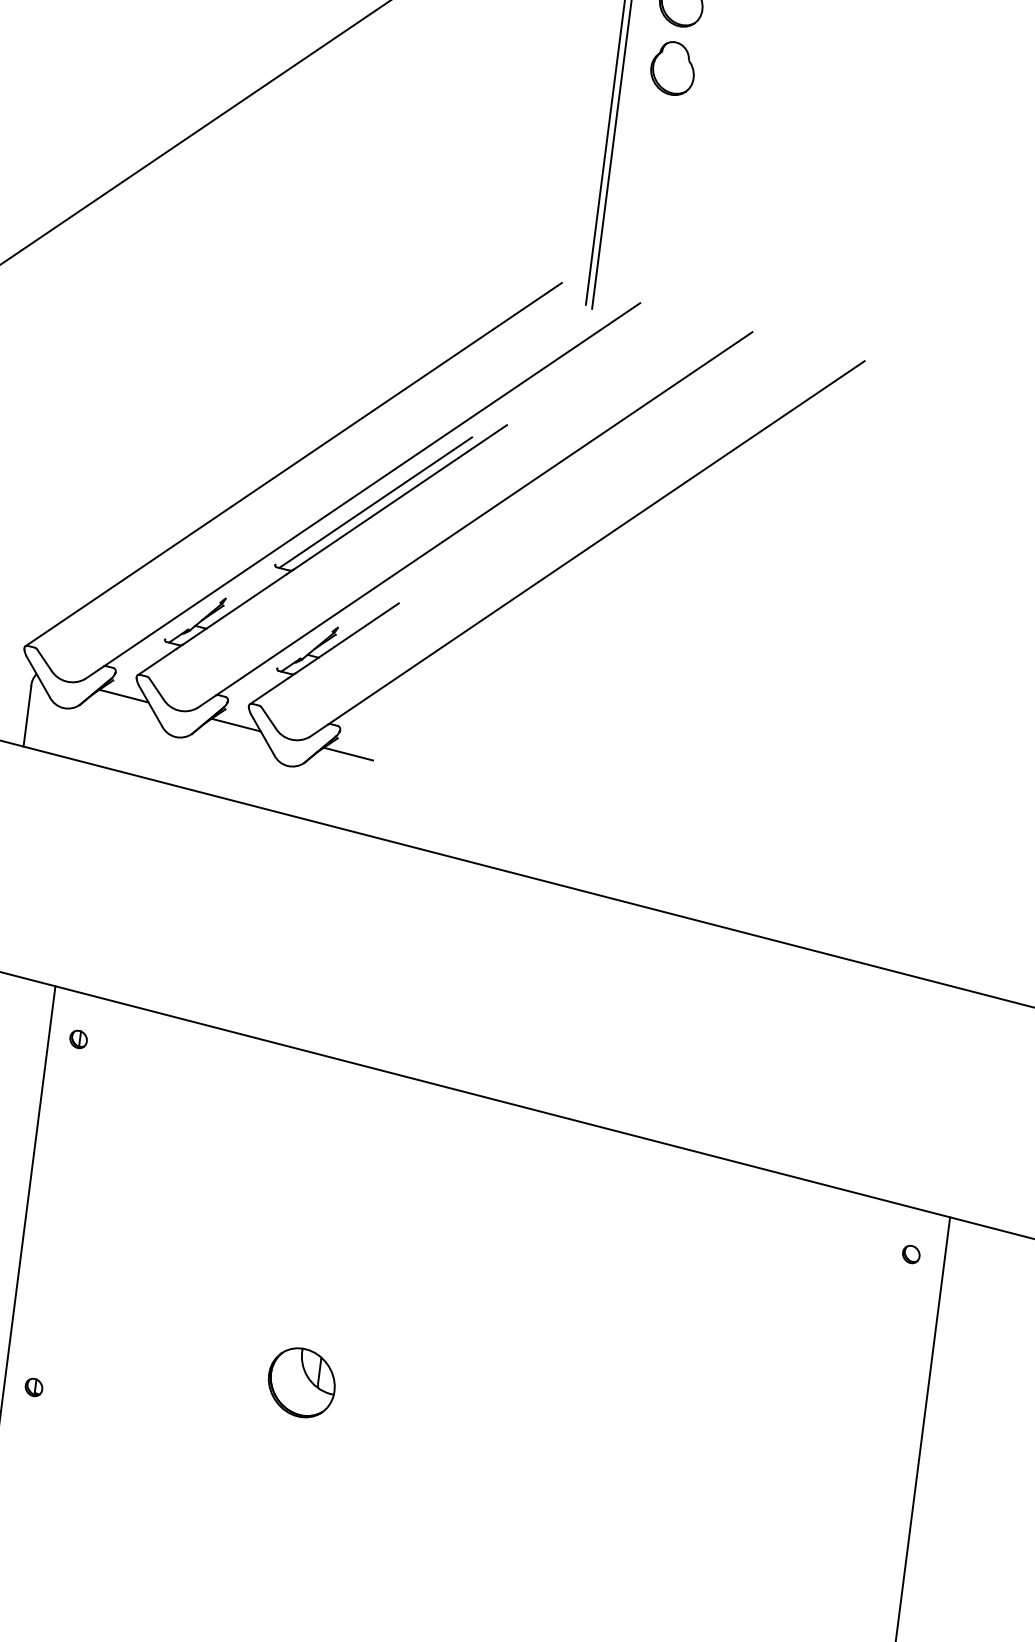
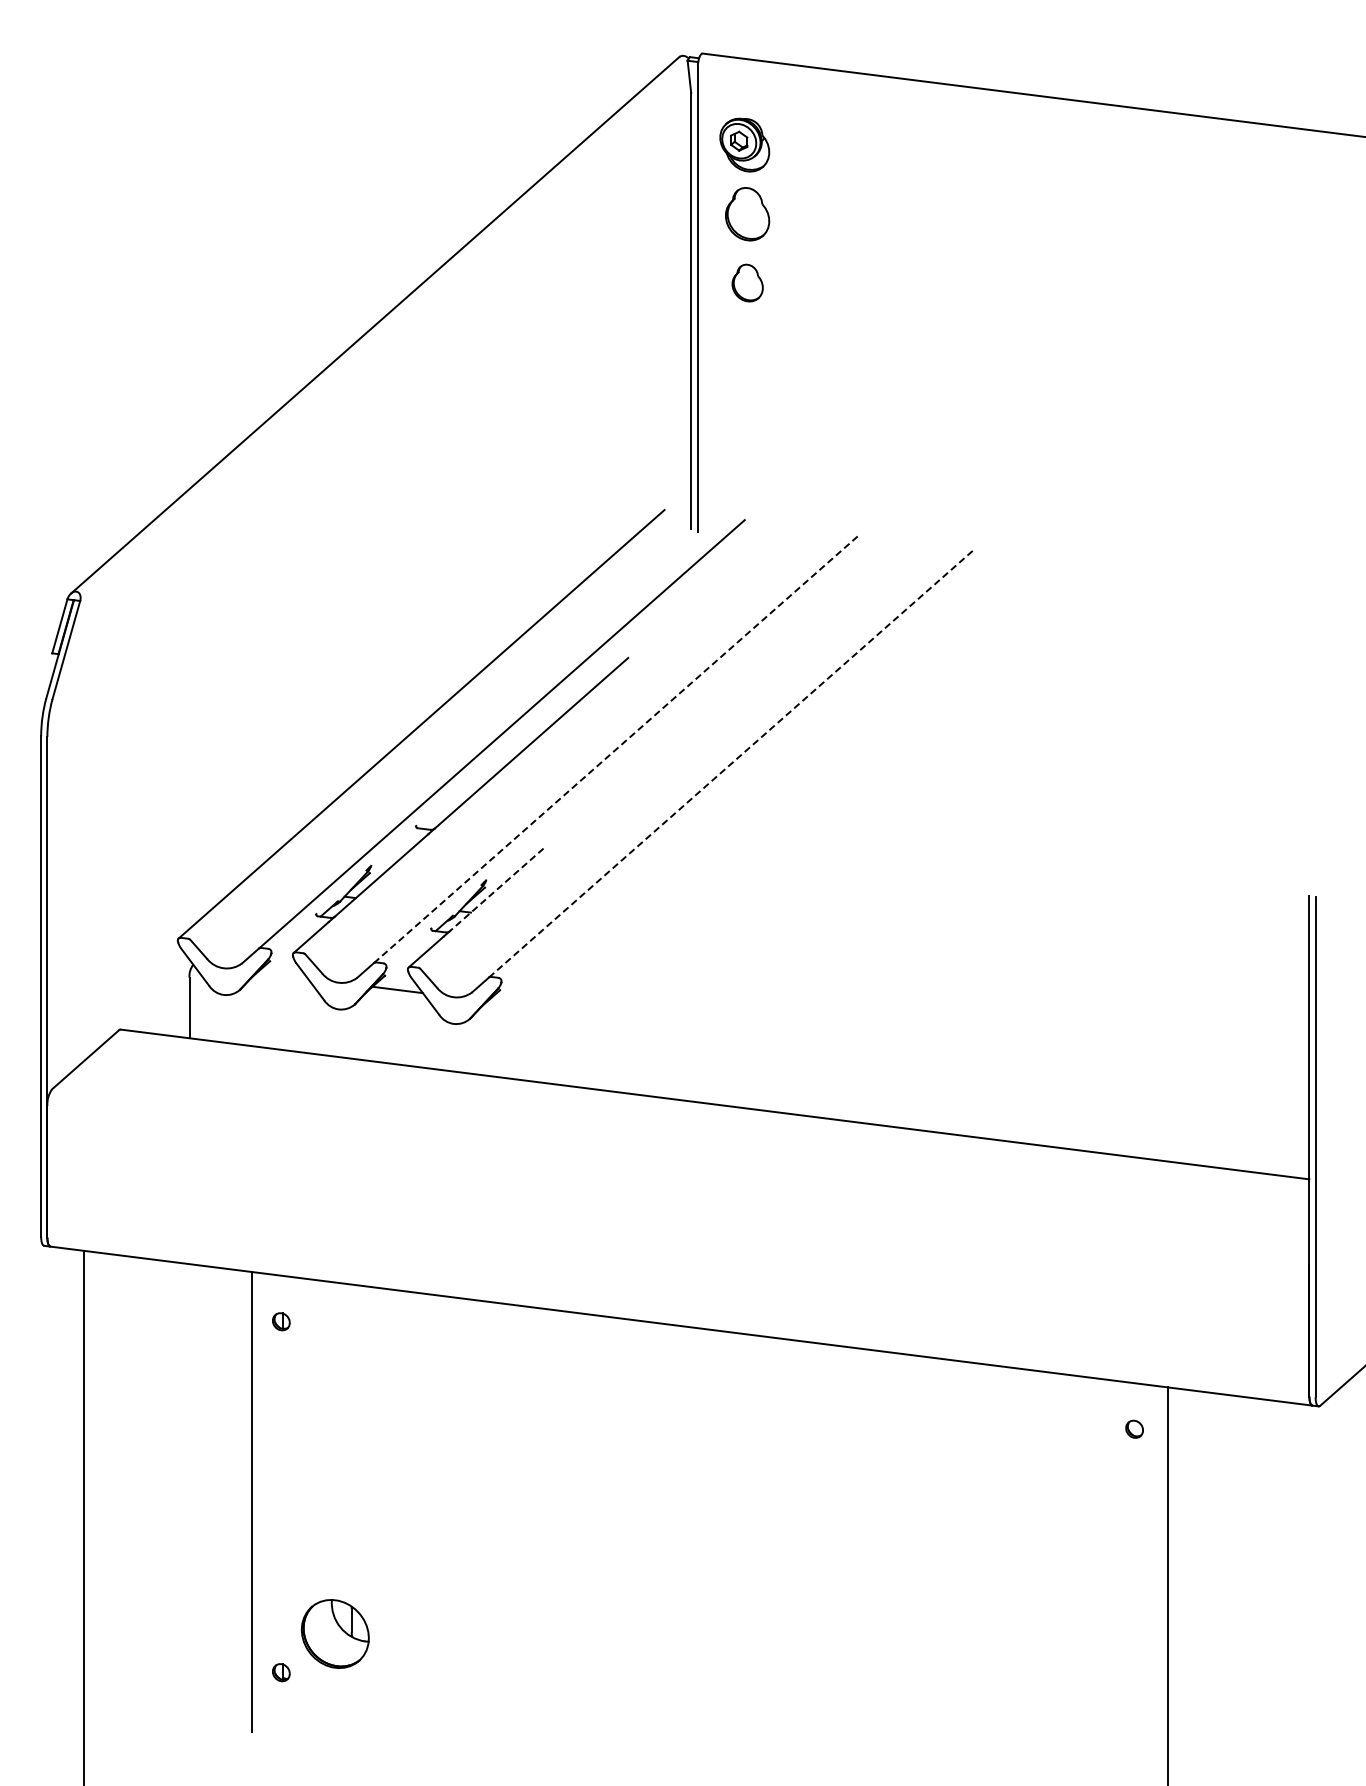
part: (673, 67) -> (747, 282), size x0.7
line: (375, 502) -> (507, 751), removed
line: (483, 513) -> (616, 748), solid -> dashed
line: (596, 542) -> (731, 763), solid -> dashed
line: (346, 638) -> (496, 889), solid -> dashed
line: (123, 696) -> (282, 975), removed
line: (348, 754) -> (512, 1004), removed
part: (301, 1382) -> (334, 1633), moved

